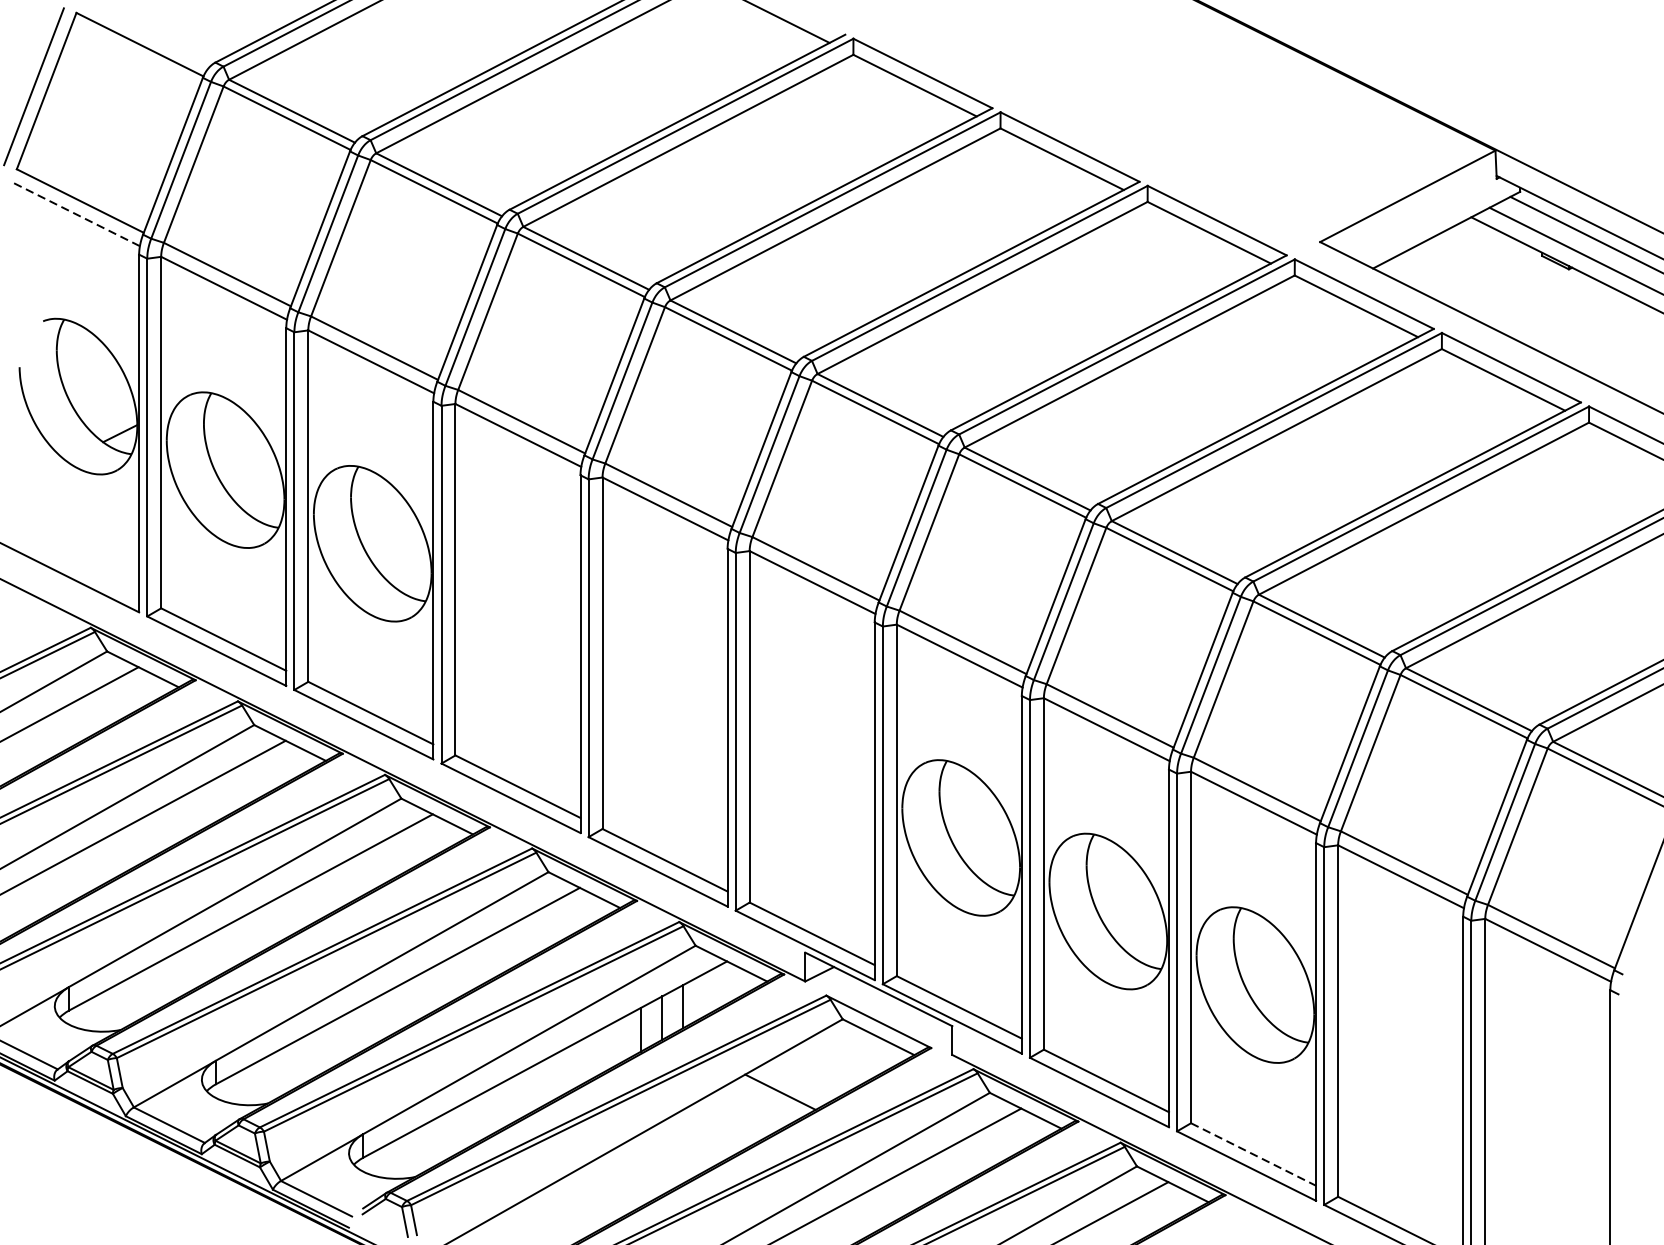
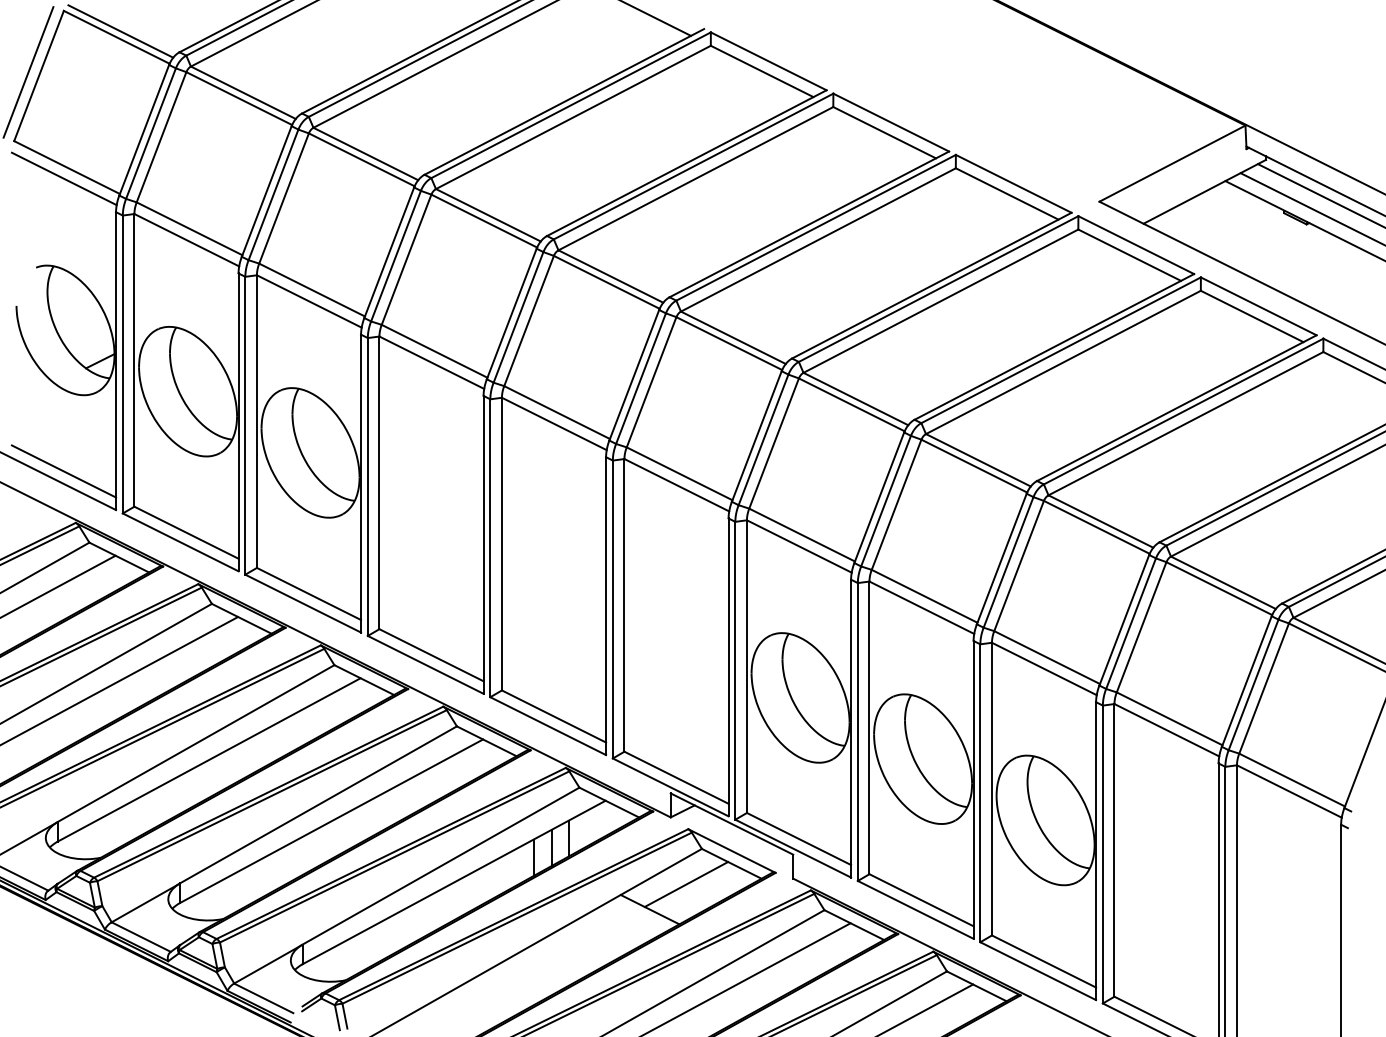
line: (144, 37) -> (120, 31), added
line: (77, 214) -> (64, 178), dashed -> solid
line: (76, 566) -> (63, 471), added
line: (824, 1062) -> (686, 884), added
line: (1254, 1154) -> (1044, 961), dashed -> solid

